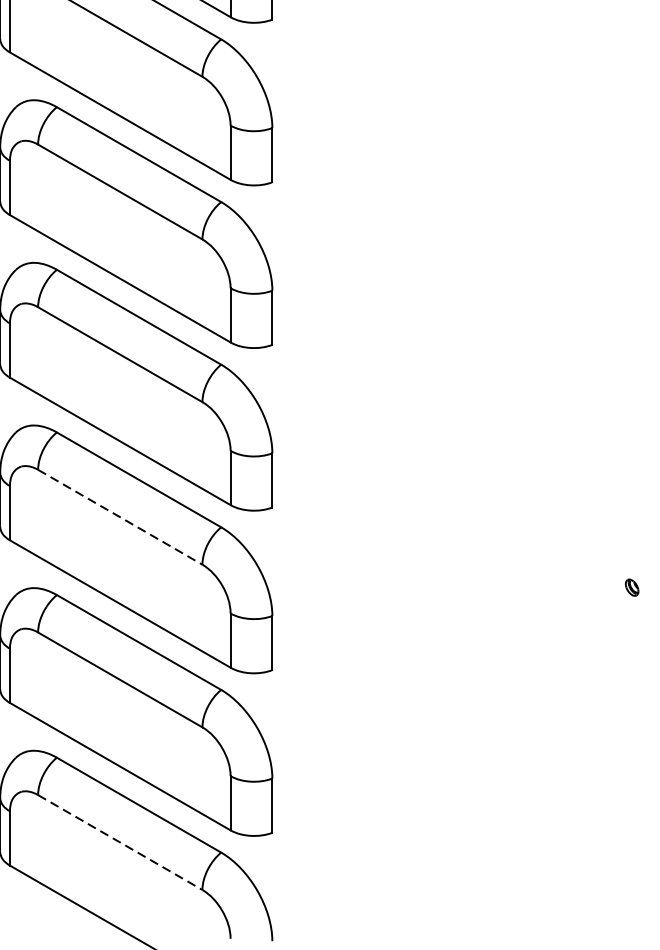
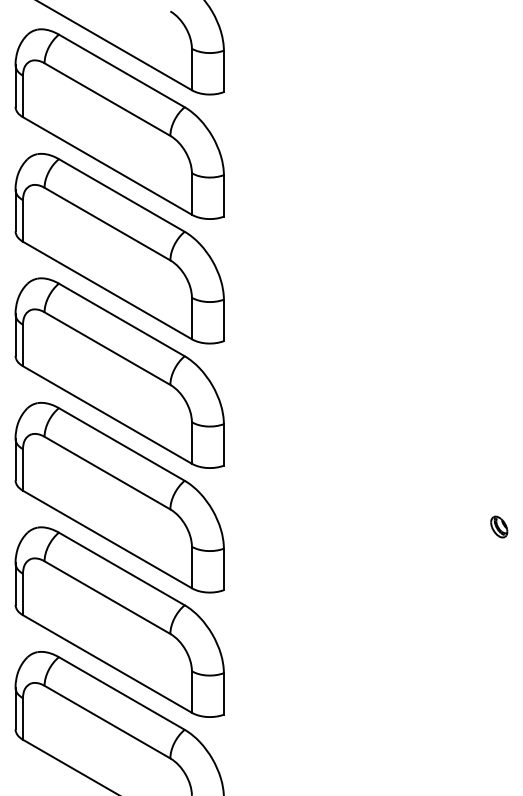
line: (120, 517) -> (107, 473), dashed -> solid
part: (632, 587) -> (499, 526), size x1.67
line: (120, 843) -> (107, 722), dashed -> solid

